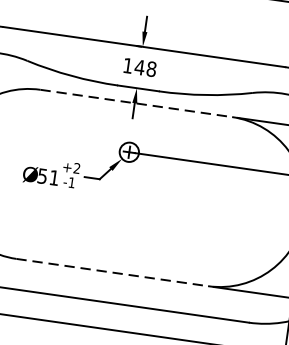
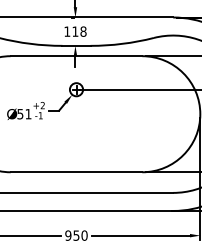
text: (139, 67) -> (75, 31), 148 -> 118
line: (136, 103) -> (76, 56), dashed -> solid
line: (112, 272) -> (76, 172), dashed -> solid

